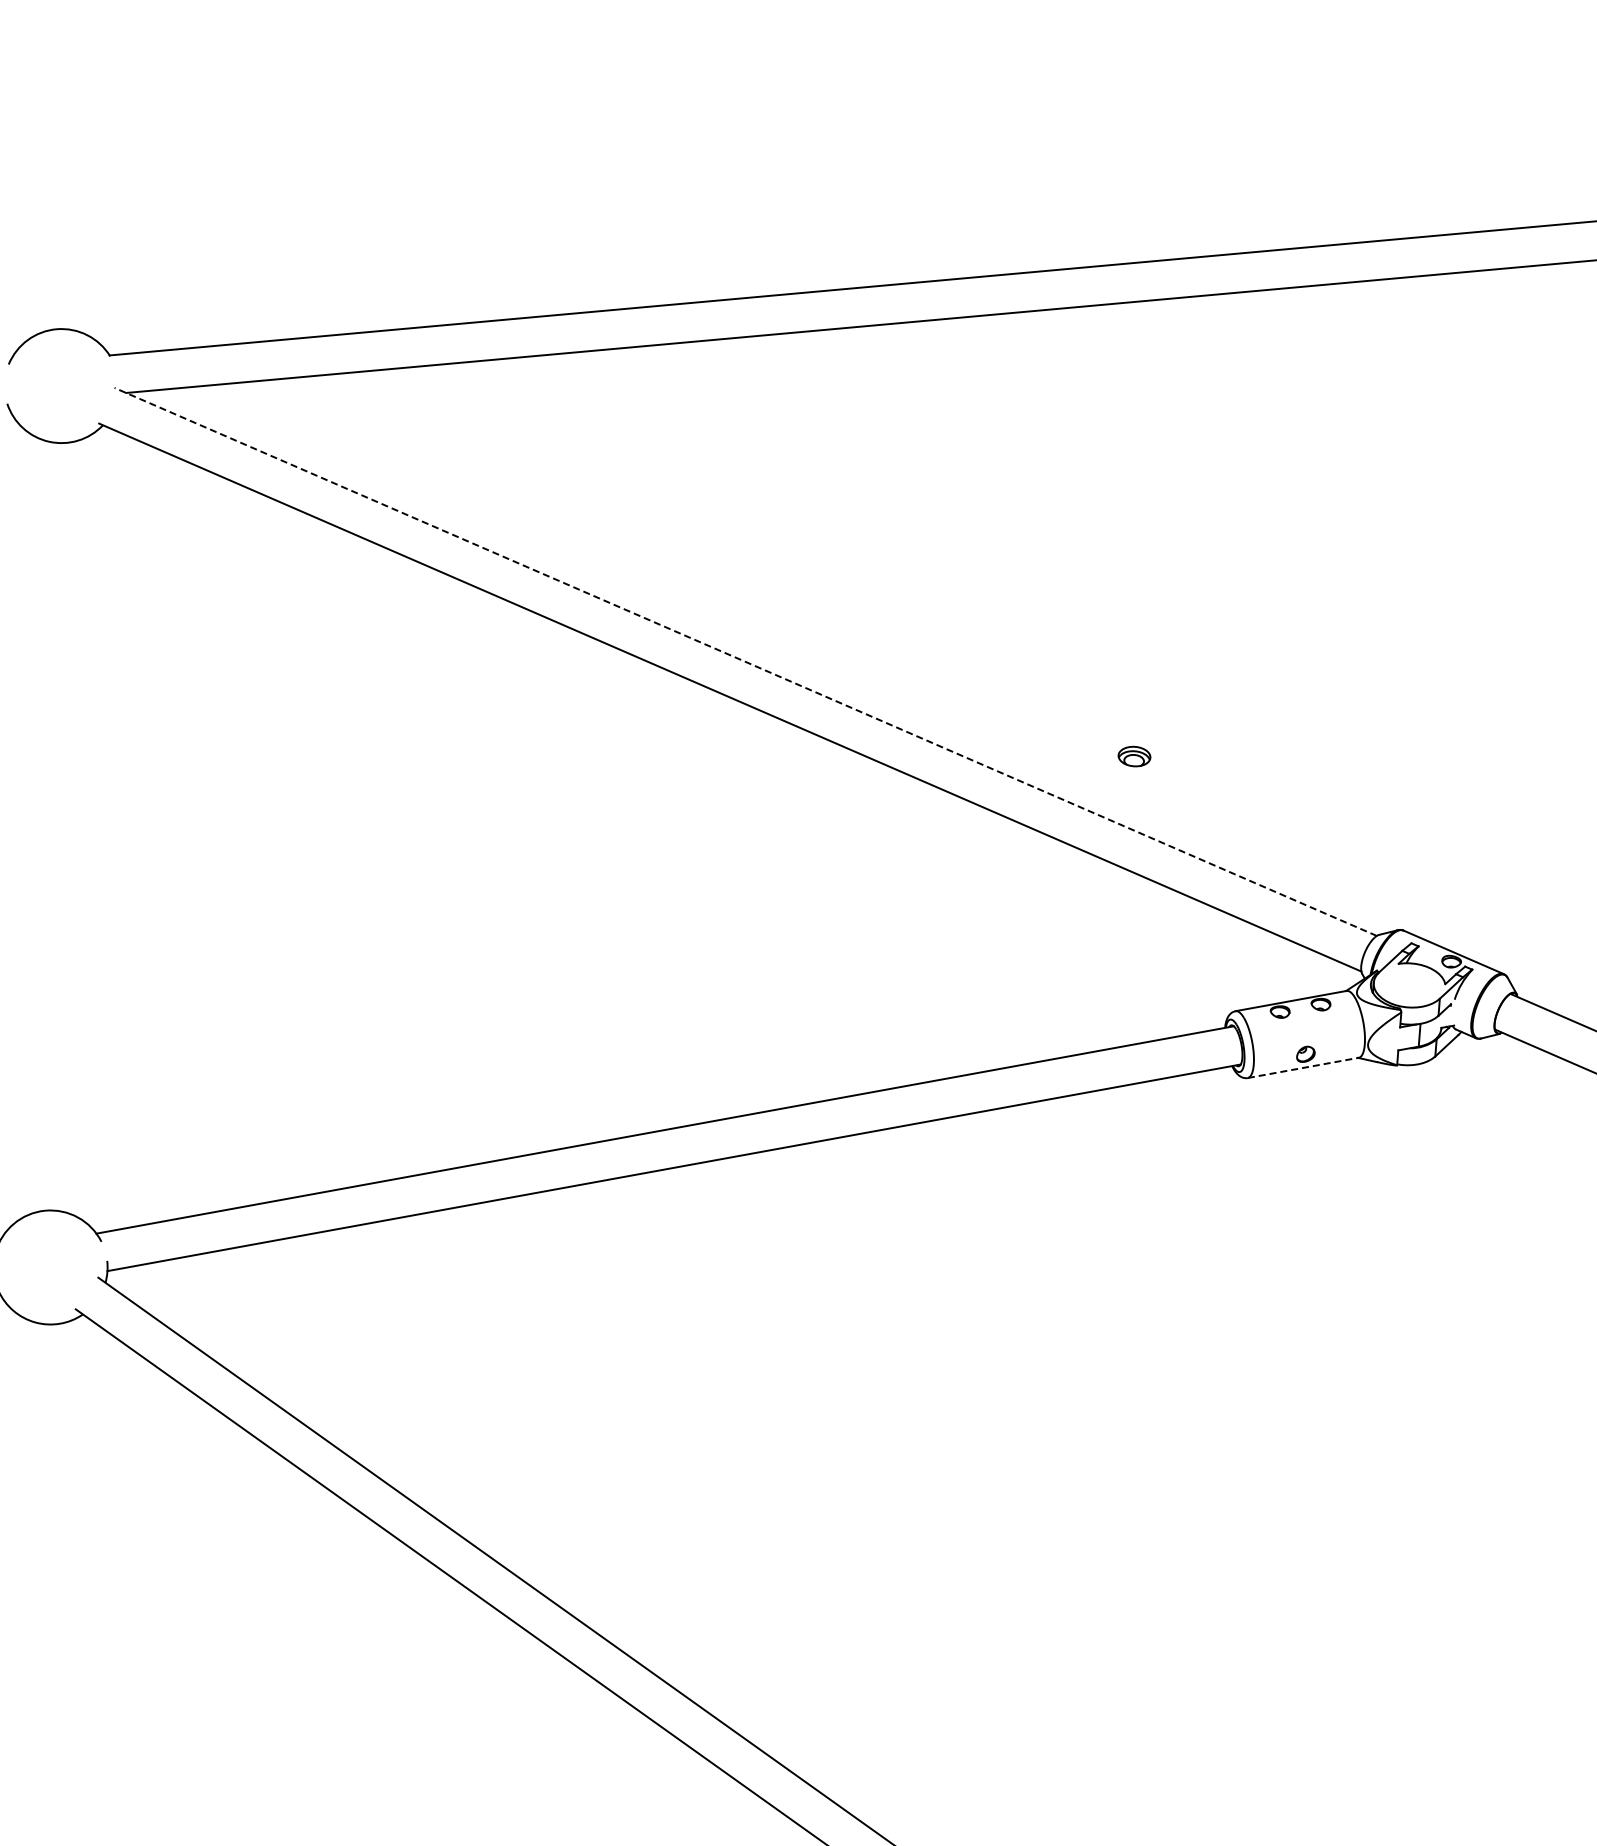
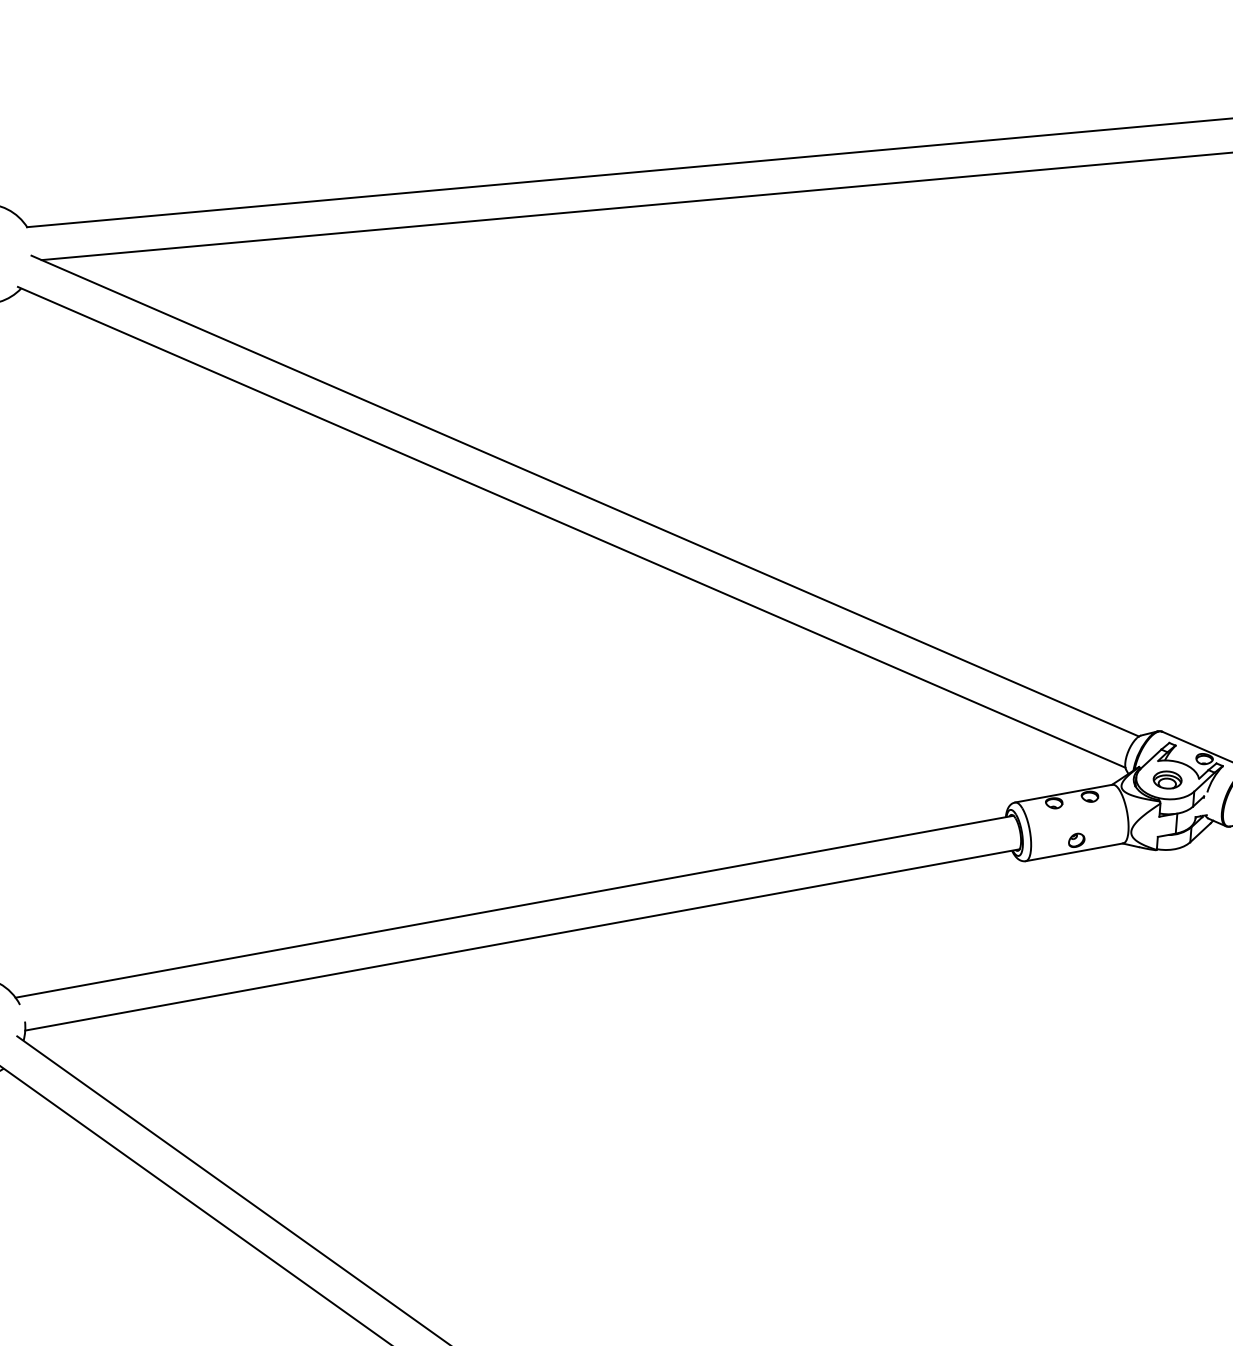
line: (745, 661) -> (585, 495), dashed -> solid
part: (1134, 756) -> (1167, 779), moved
line: (1303, 1067) -> (1074, 851), dashed -> solid

